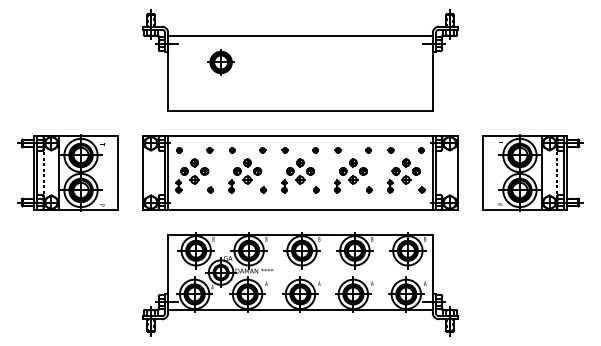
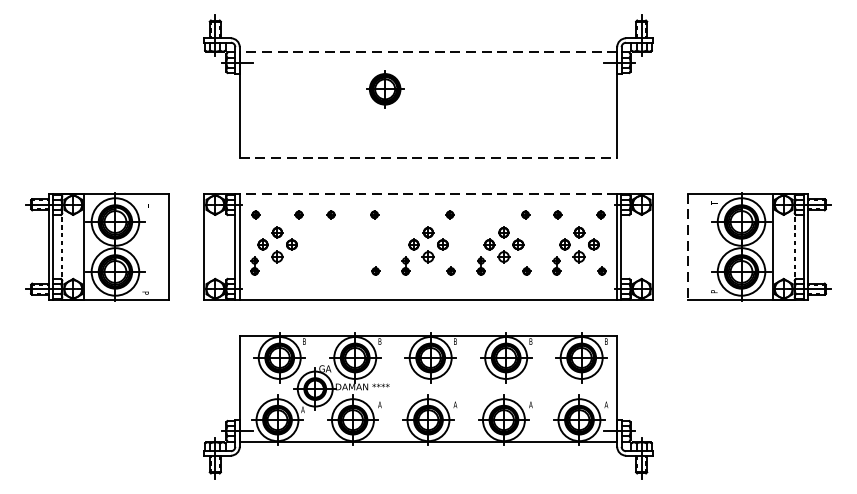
line: (300, 36) -> (428, 52), solid -> dashed
part: (220, 62) -> (384, 89), moved
line: (300, 110) -> (428, 157), solid -> dashed
line: (300, 135) -> (428, 193), solid -> dashed
part: (284, 150) -> (405, 214), removed
part: (337, 150) -> (481, 214), removed
line: (482, 173) -> (688, 247), solid -> dashed
part: (245, 175) -> (350, 250), removed
part: (210, 189) -> (300, 270), removed

